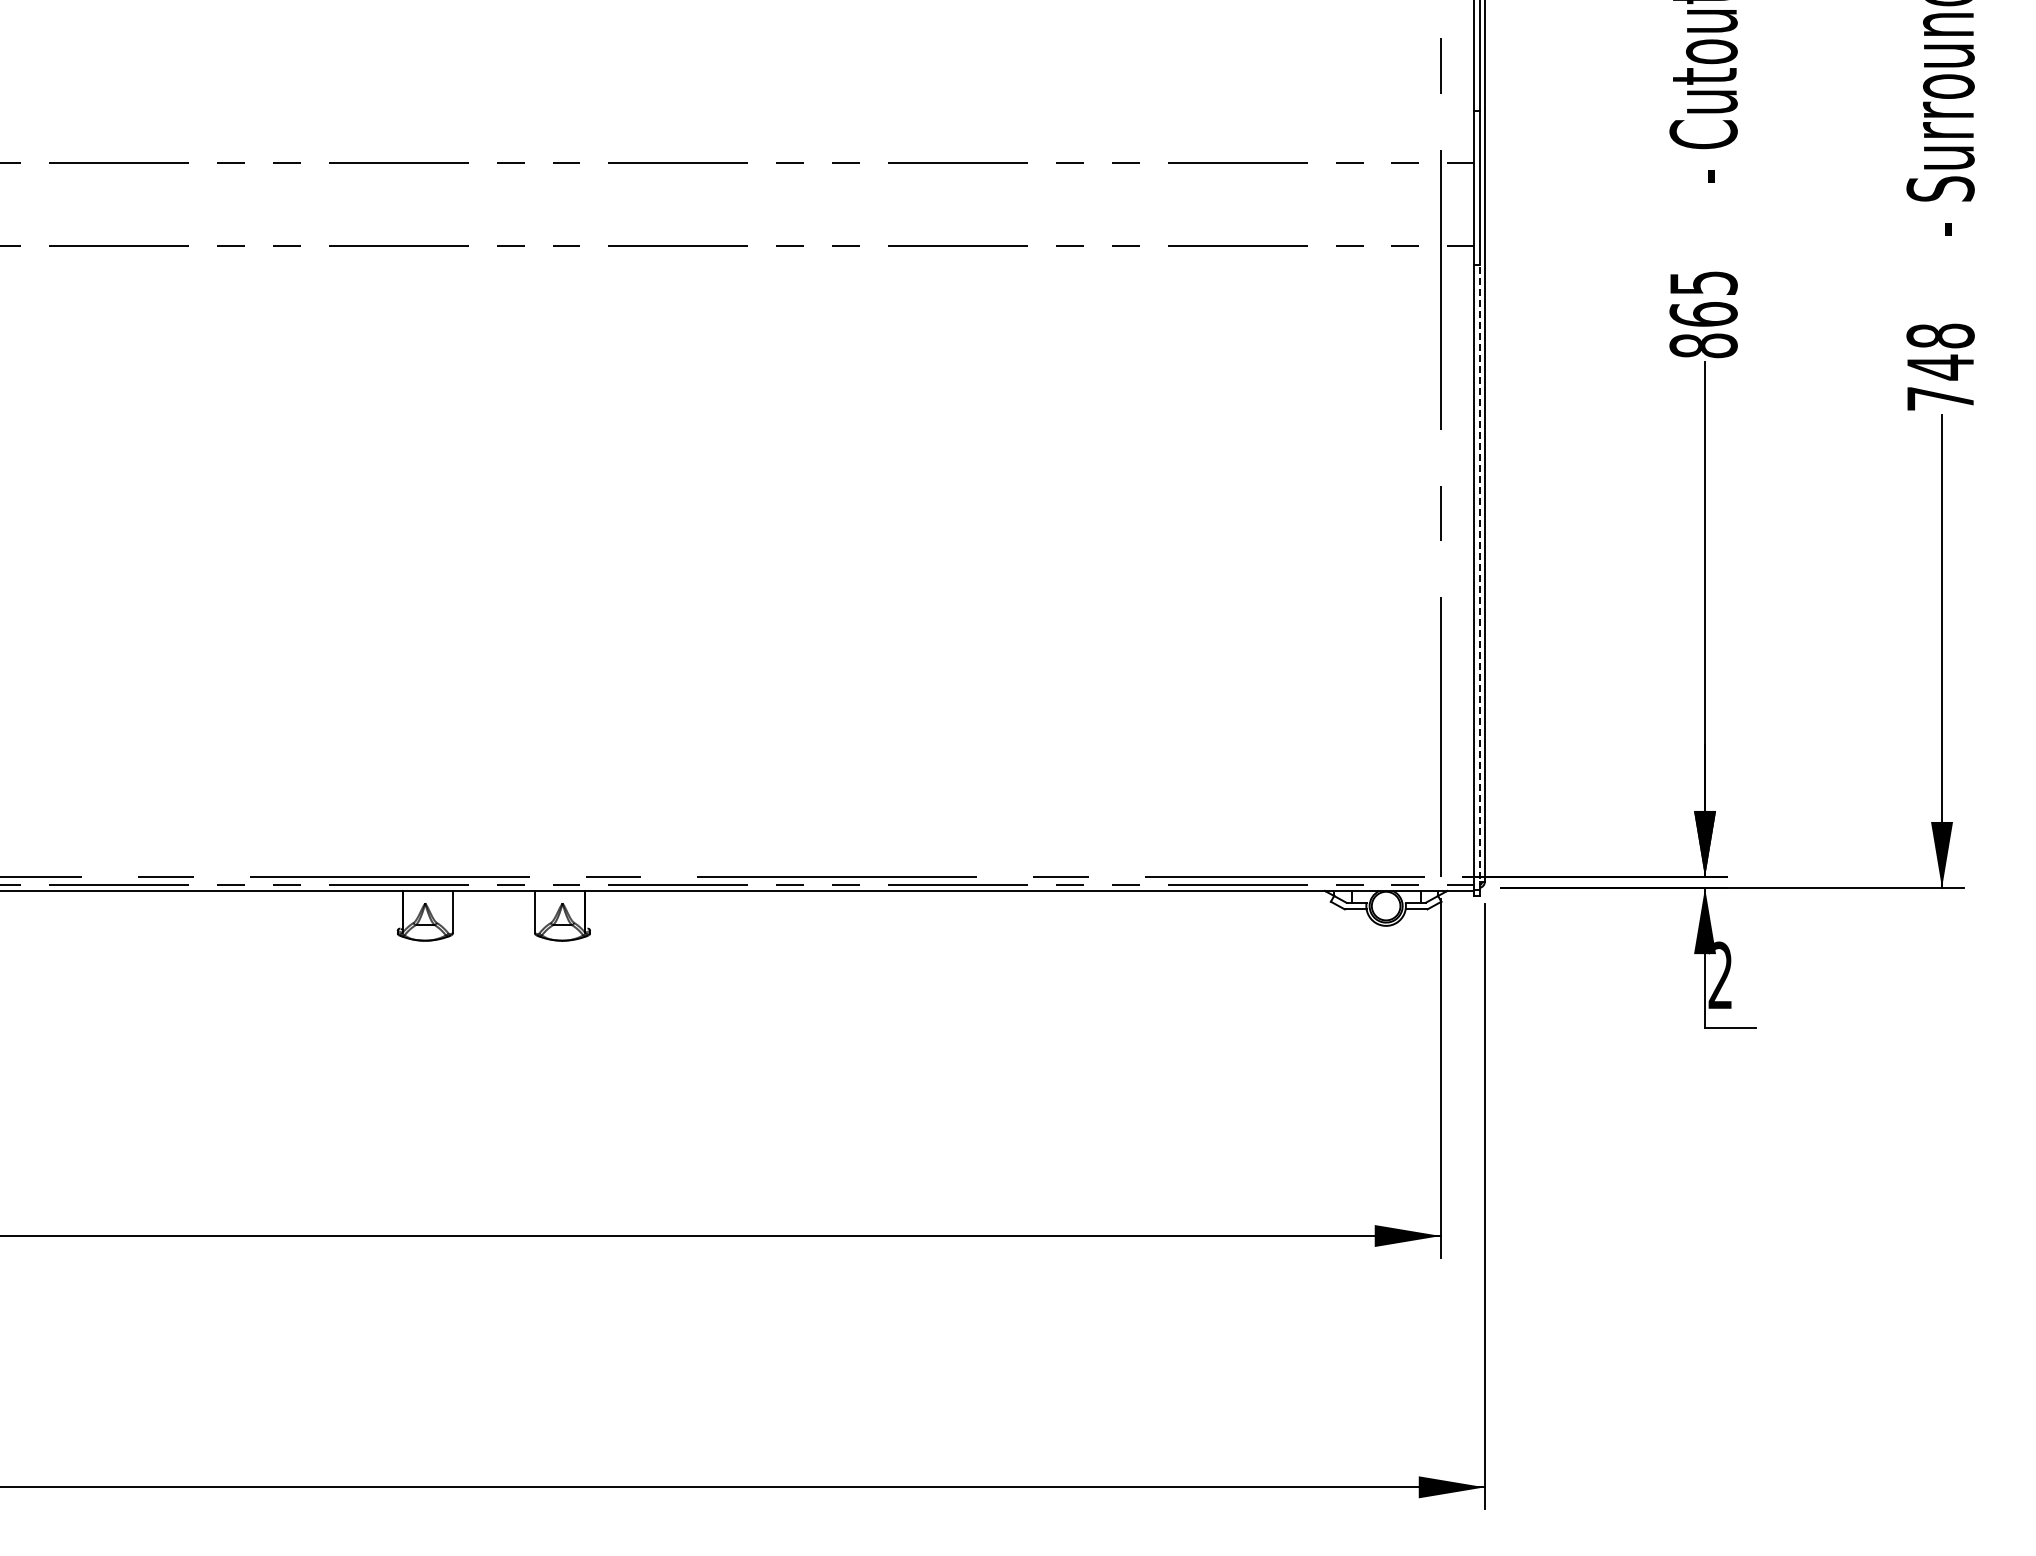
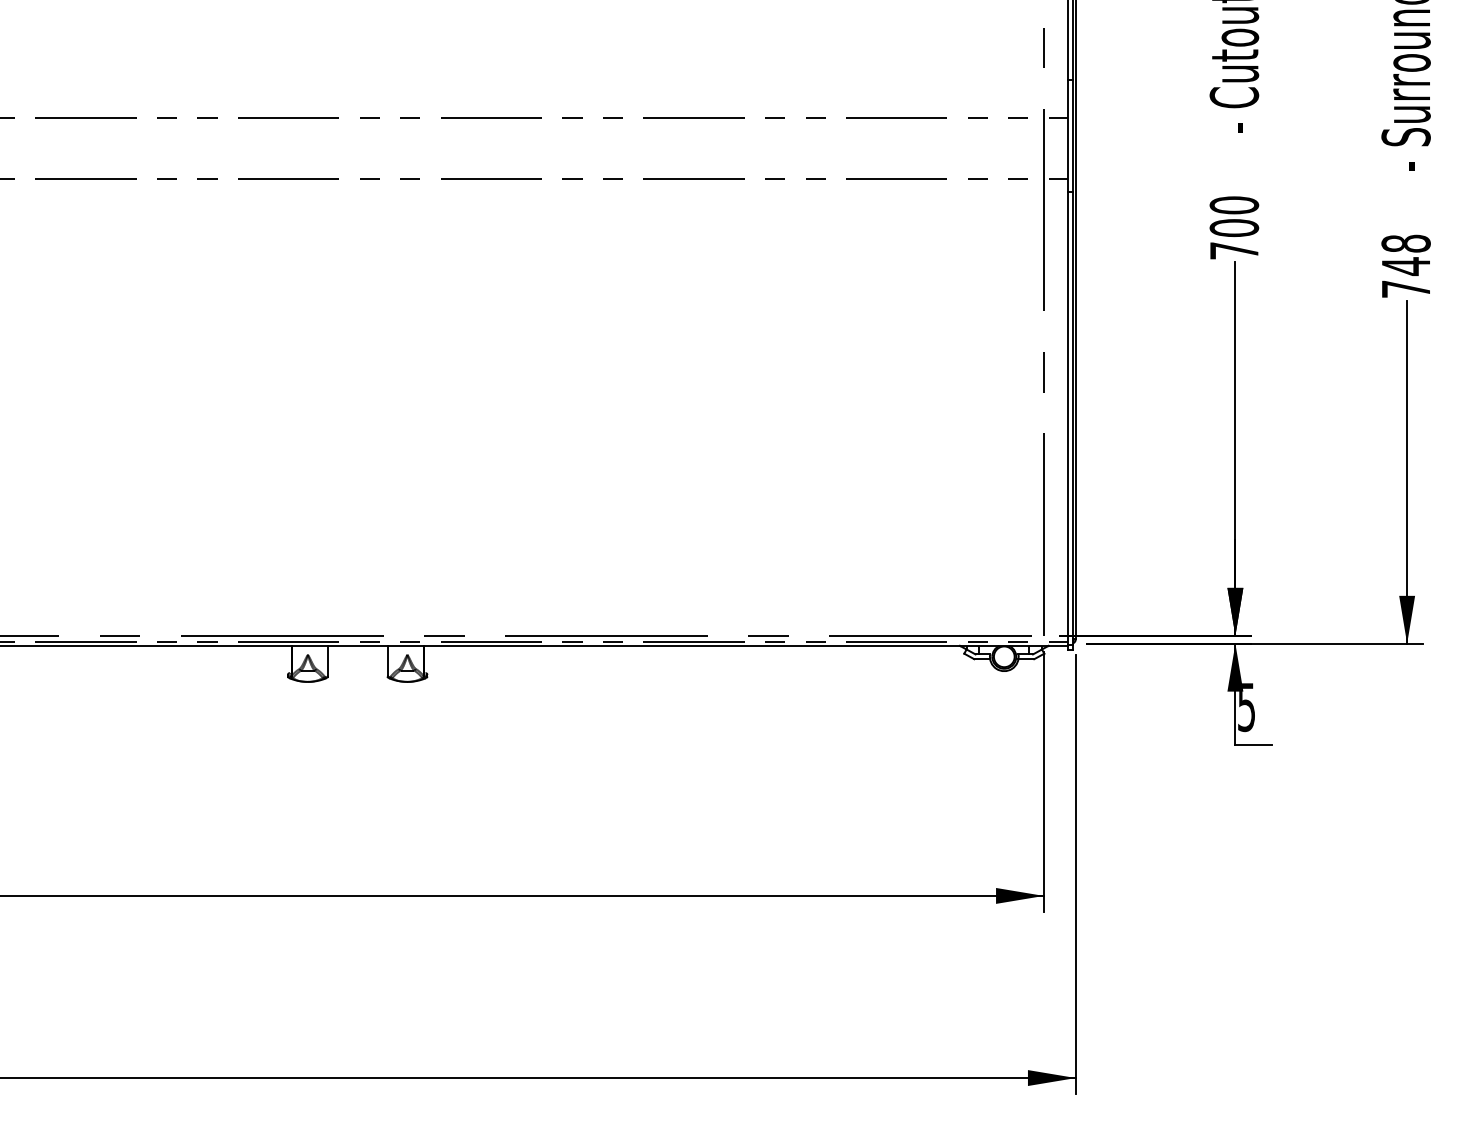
text: (1703, 314) -> (1234, 228), 865 -> 700
line: (1480, 577) -> (1072, 418), dashed -> solid
text: (1720, 975) -> (1246, 707), 2 -> 5

